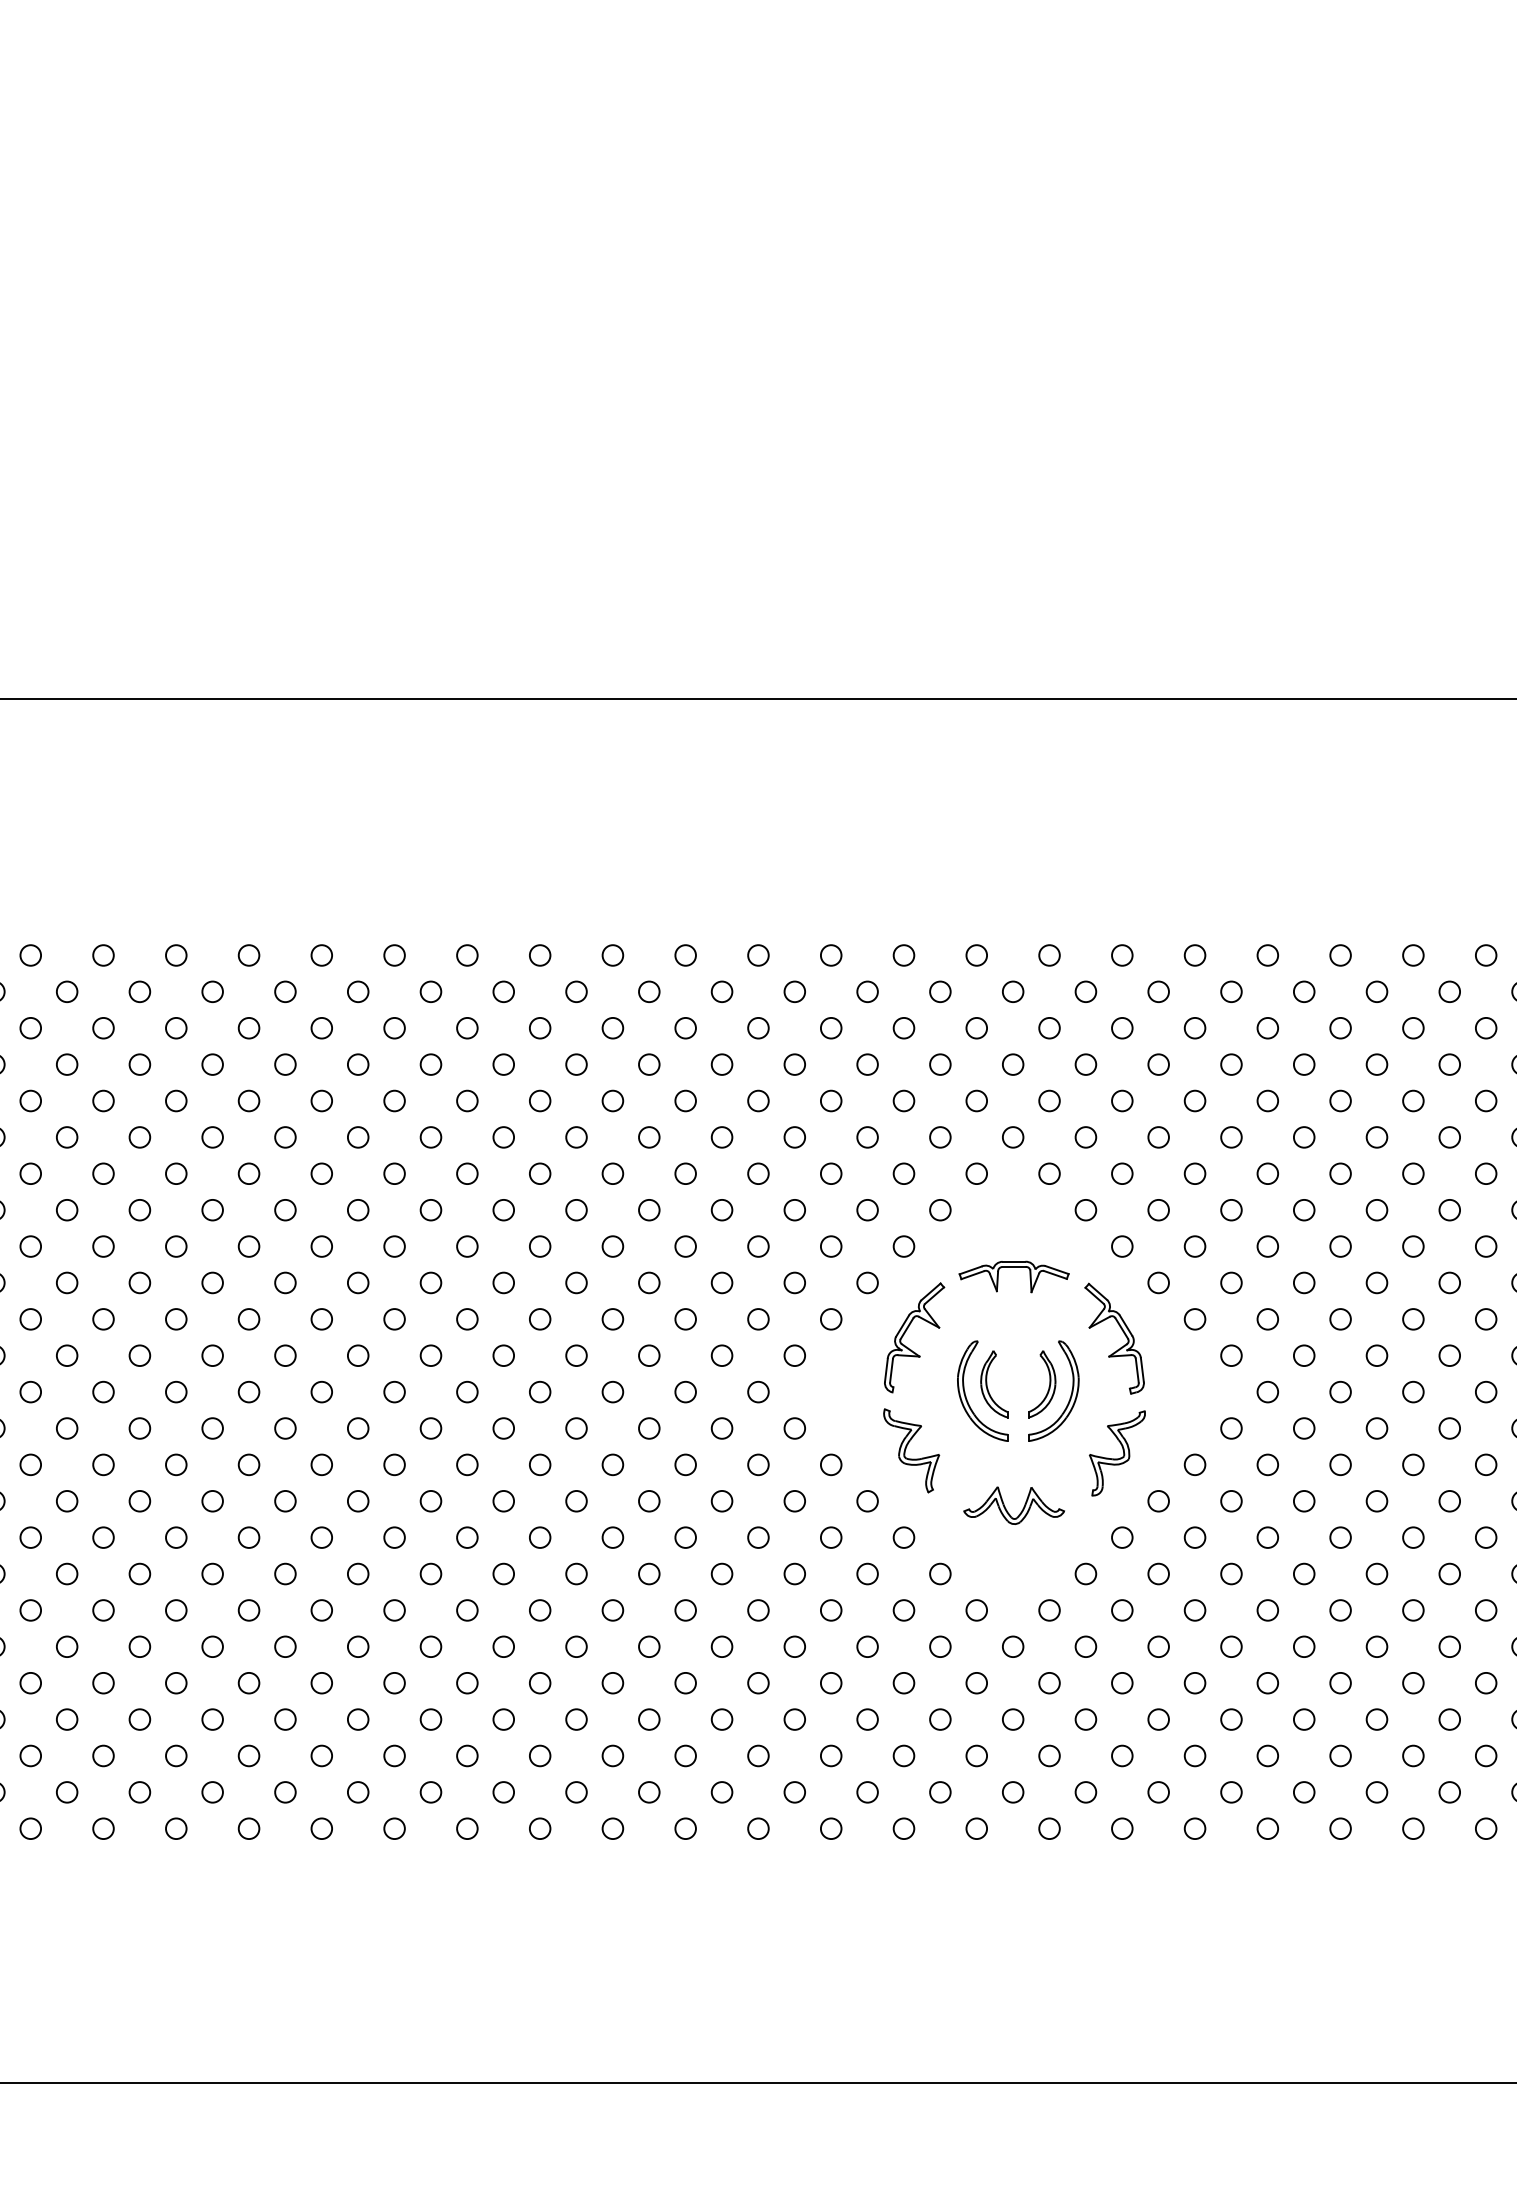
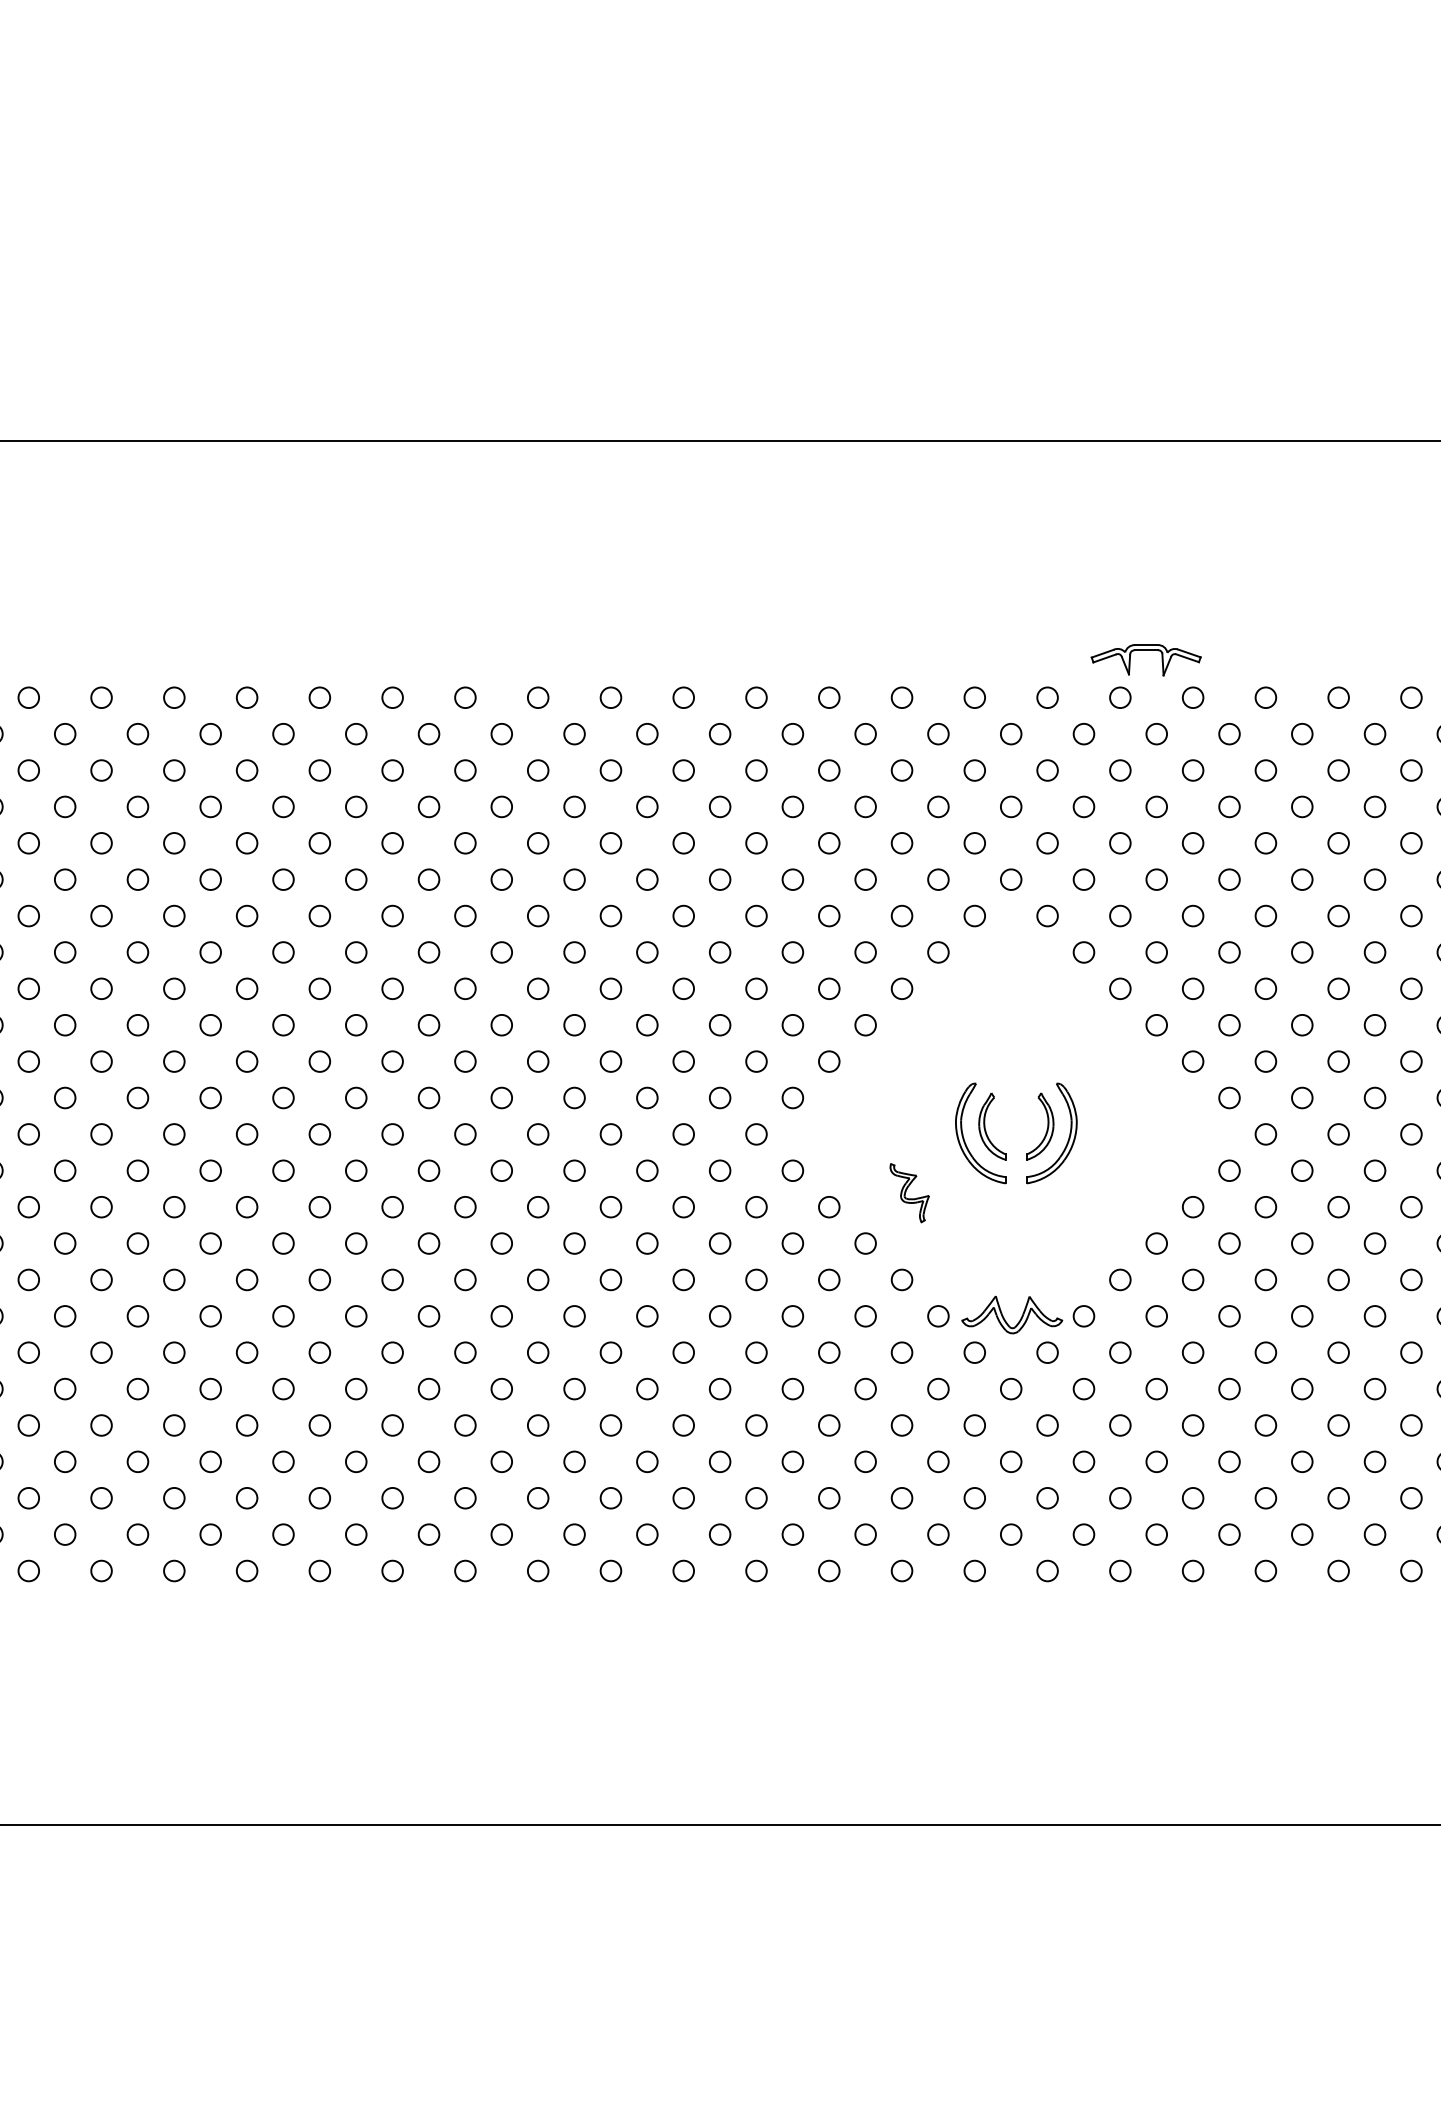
part: (1013, 1267) -> (1145, 650), moved
part: (905, 1333) -> (903, 1075), removed
part: (1123, 1333) -> (1121, 1075), removed
part: (911, 1450) -> (909, 1192), size x0.7
part: (1117, 1453) -> (1115, 1195), removed
part: (1006, 1508) -> (1004, 1317), moved

